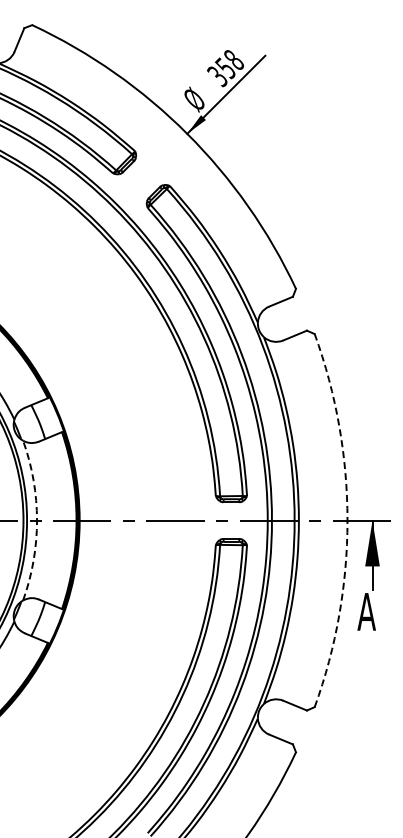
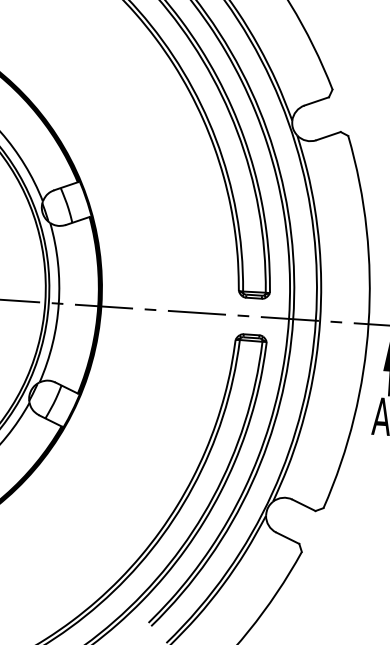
arc: (37, 520) -> (59, 303), dashed -> solid
arc: (347, 520) -> (368, 324), dashed -> solid

